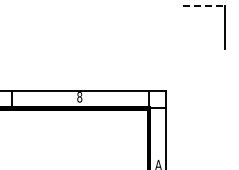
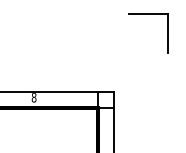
line: (204, 6) -> (149, 13), dashed -> solid

